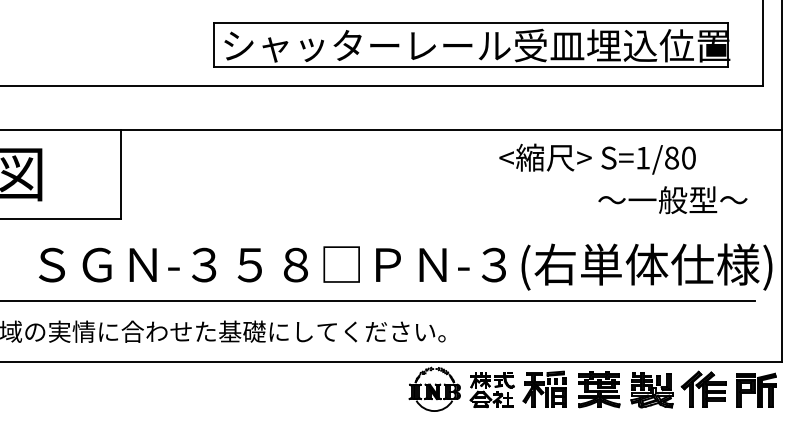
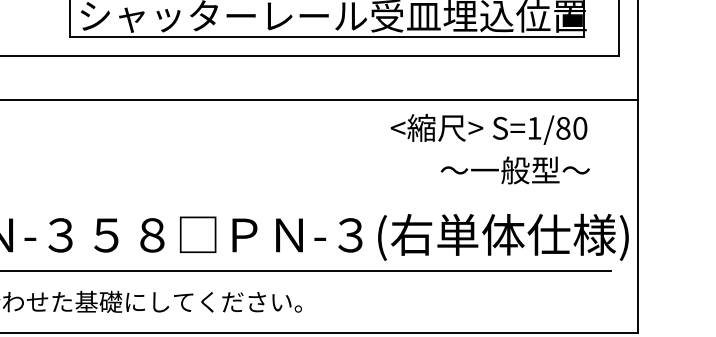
text: (597, 158) -> (488, 128), moved
text: (672, 200) -> (514, 170), moved

